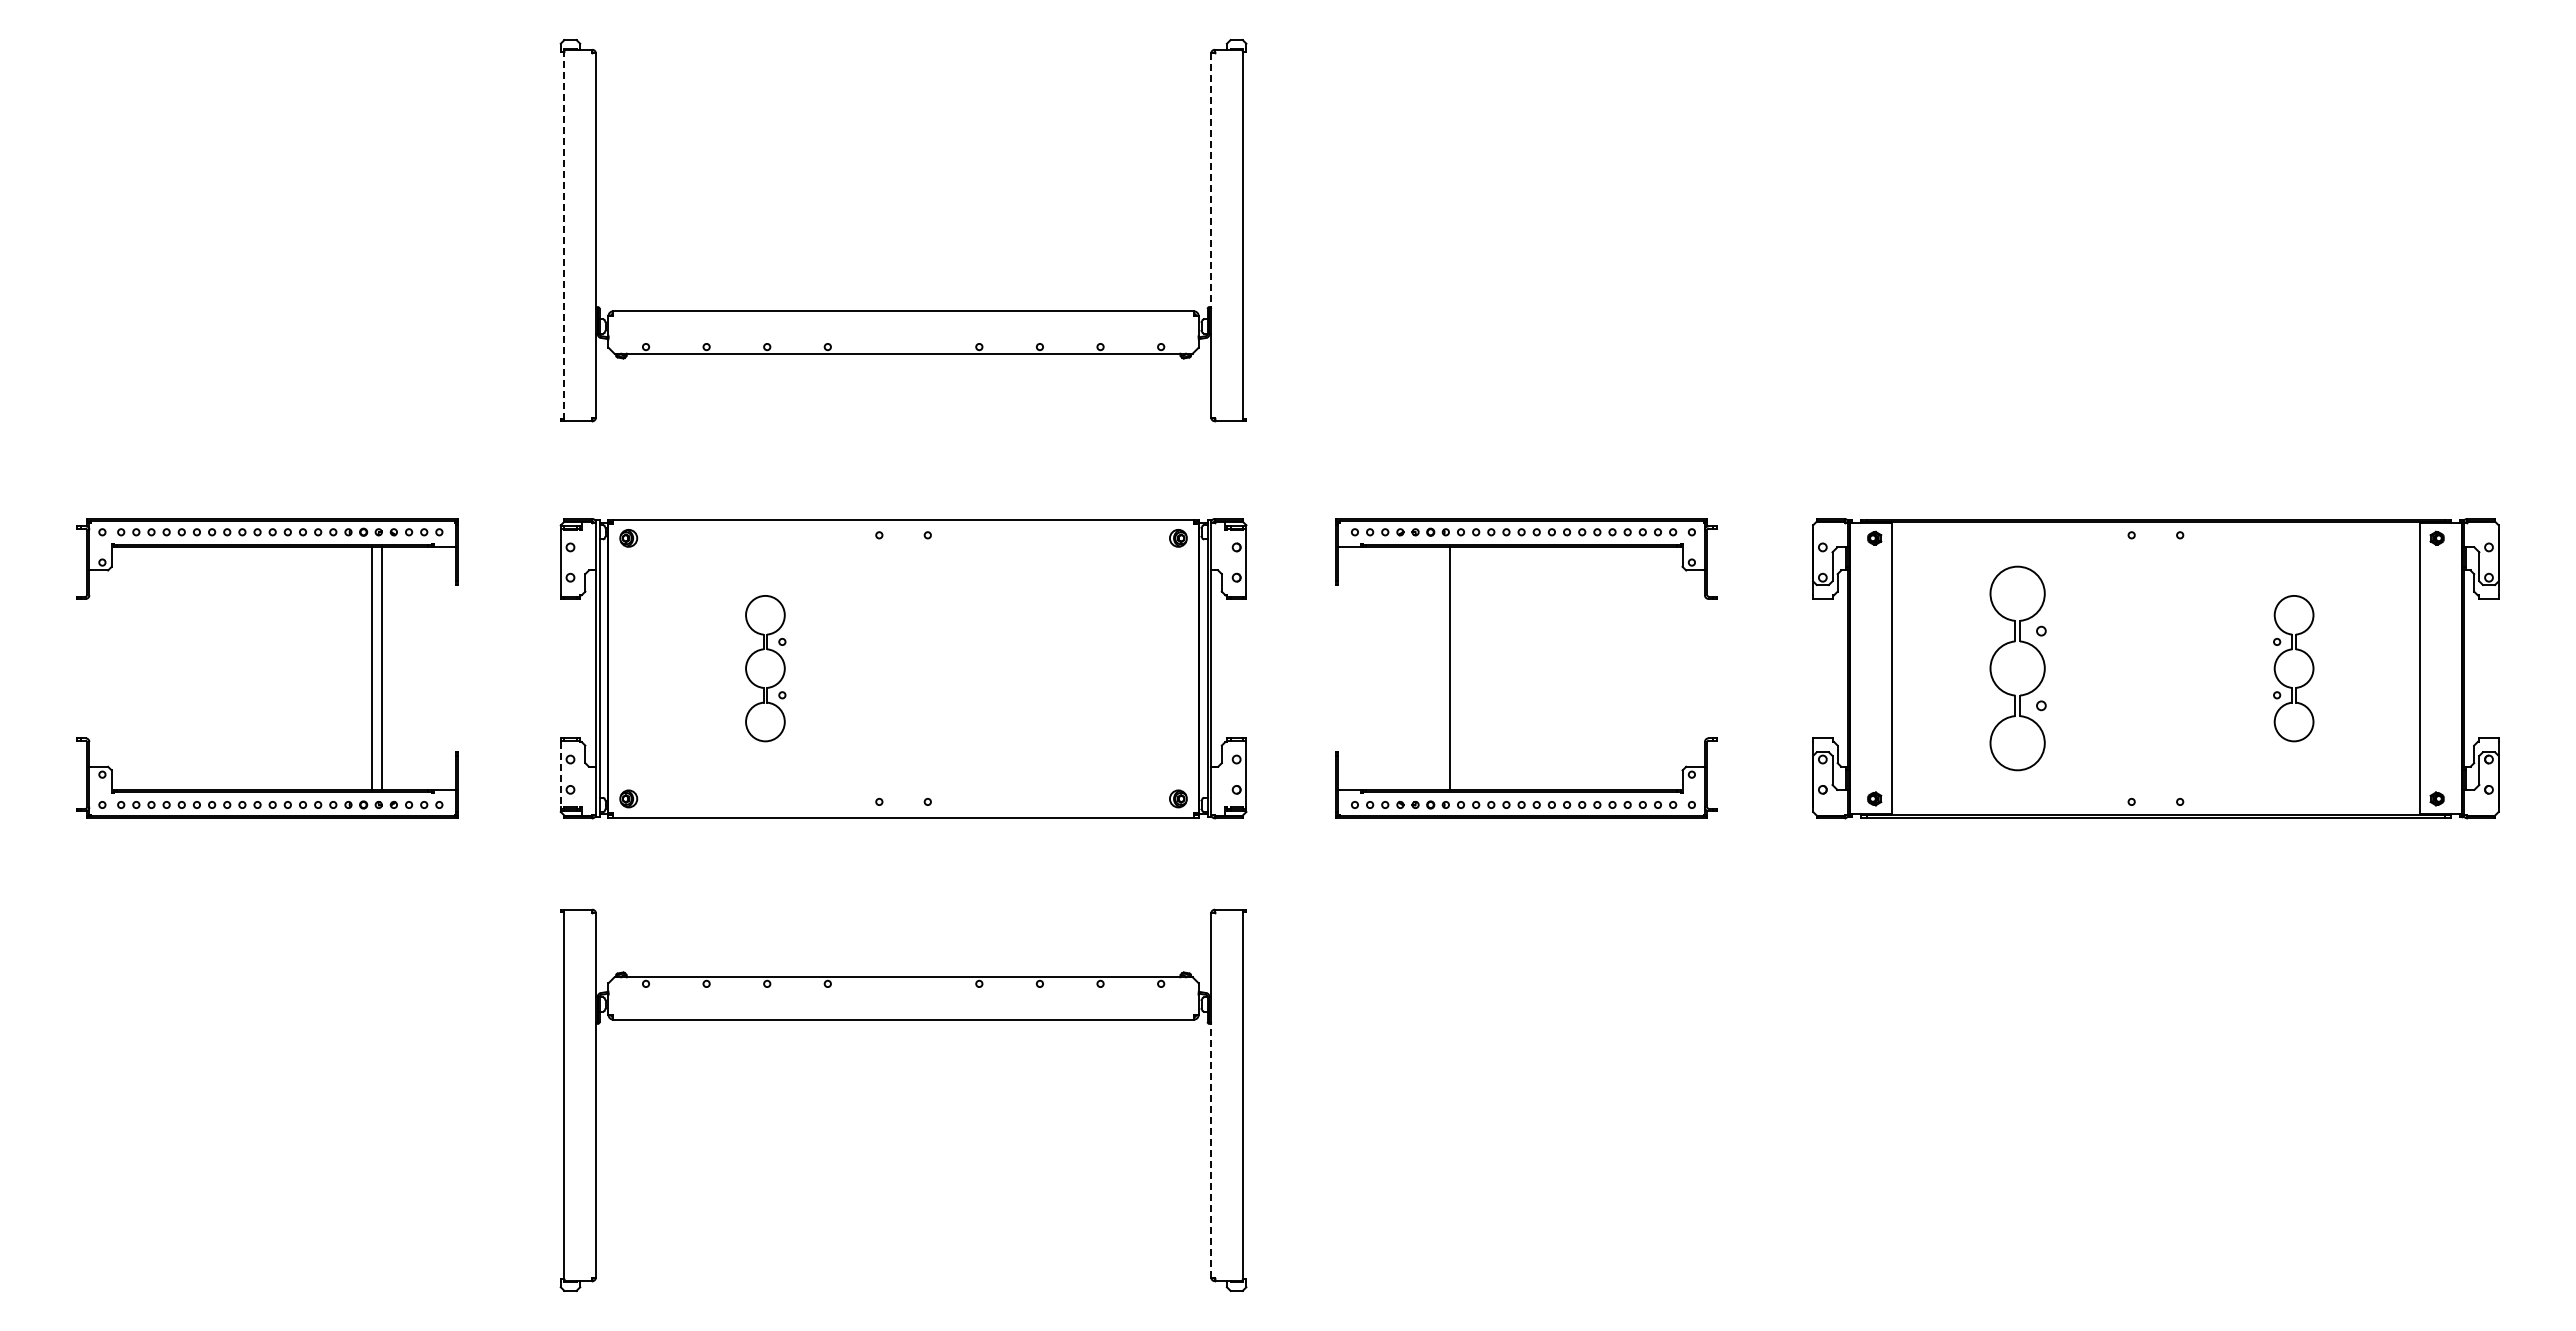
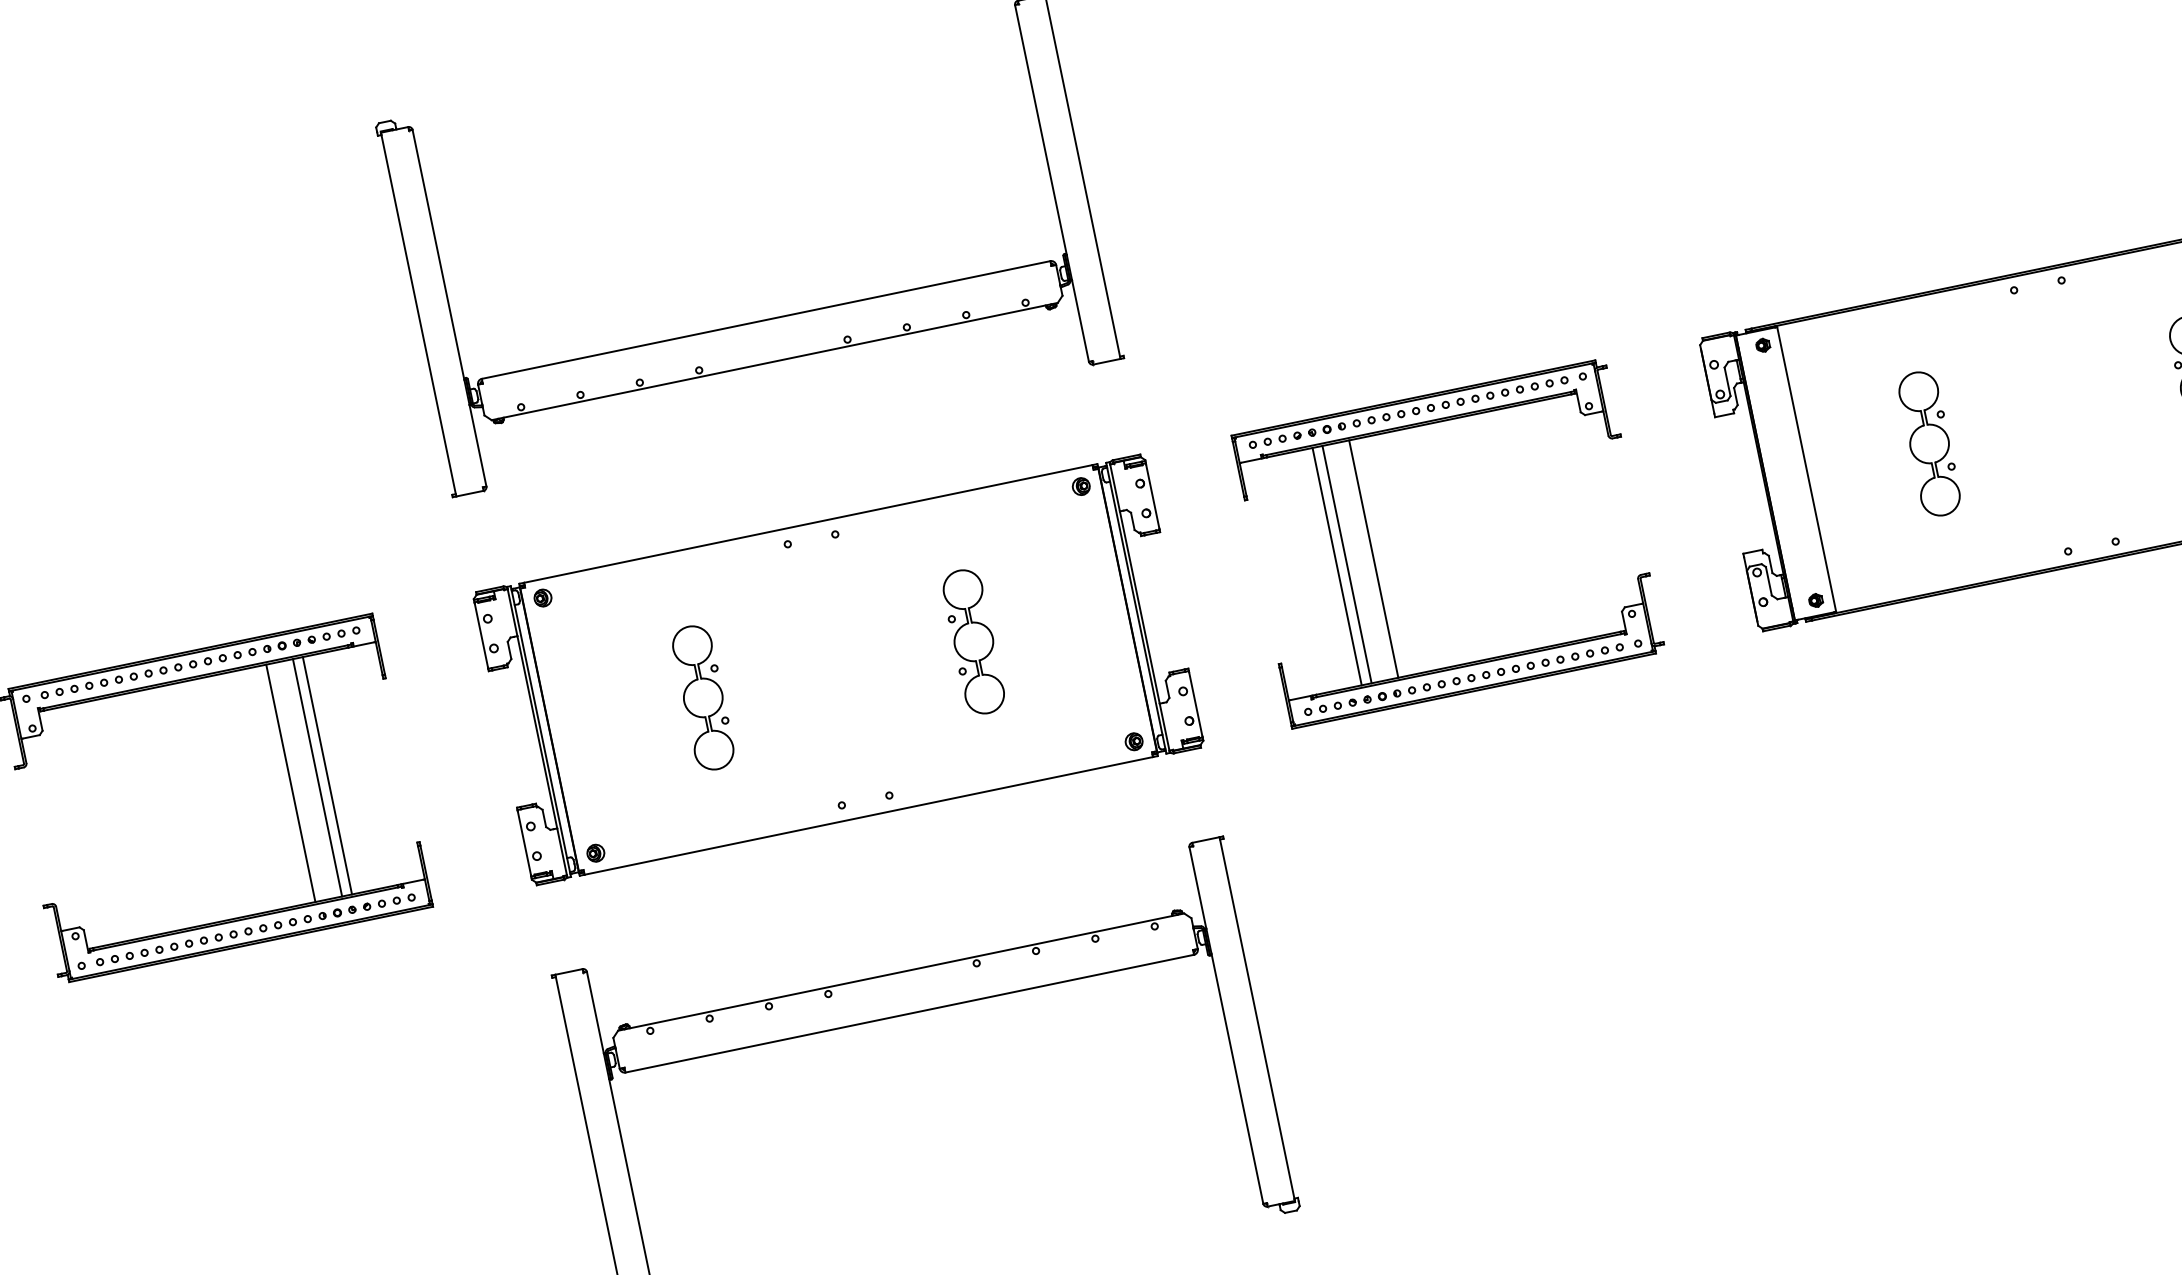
line: (1211, 181) -> (1041, 130), dashed -> solid
line: (564, 235) -> (418, 314), dashed -> solid
line: (344, 668) -> (291, 783), added
part: (1041, 668) -> (973, 641), added
line: (1412, 668) -> (1336, 566), added
line: (1422, 668) -> (1346, 564), added
part: (2017, 668) -> (1929, 443), size x0.71
line: (560, 774) -> (524, 843), dashed -> solid
line: (1211, 1149) -> (1237, 1078), dashed -> solid

